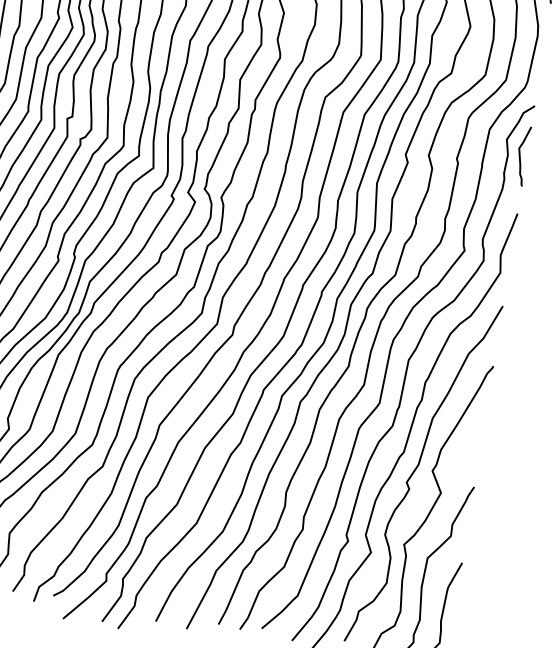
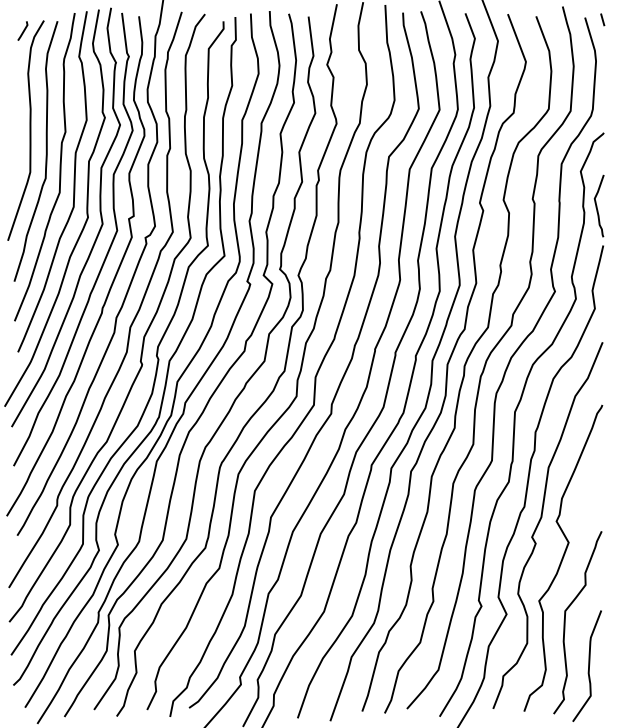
curve: (520, 155) -> (597, 205), moved

